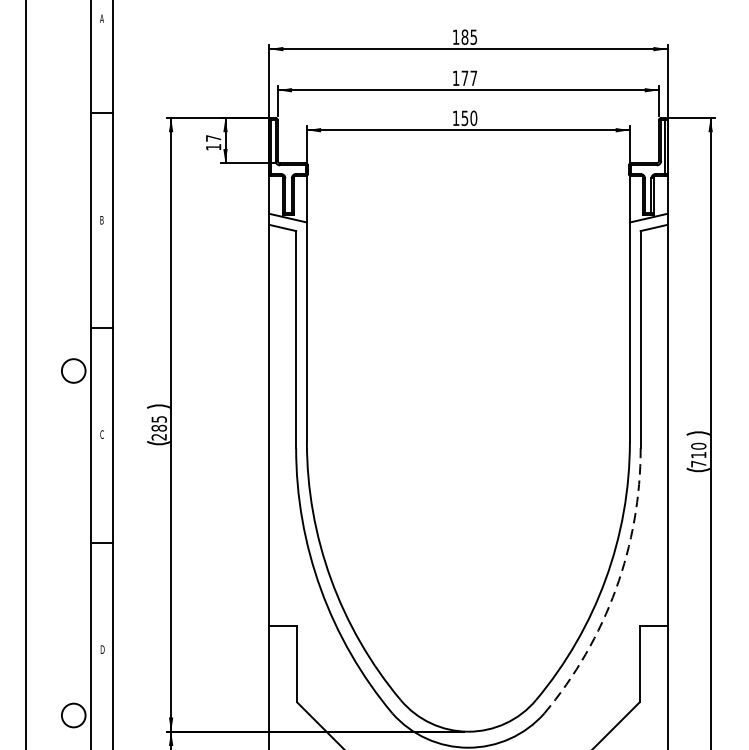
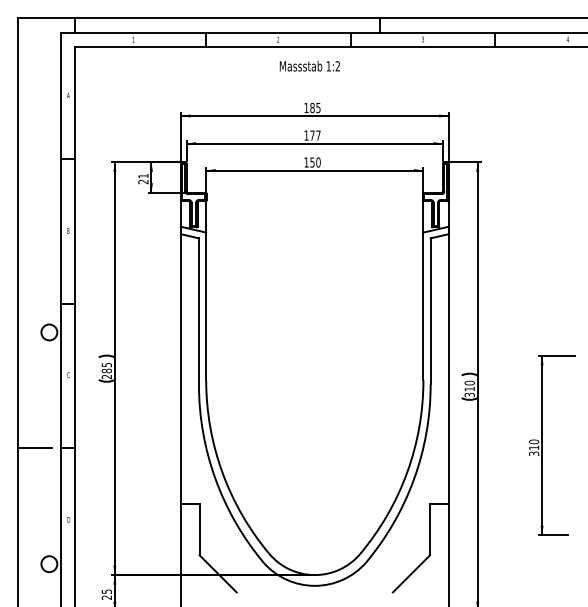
text: (213, 143) -> (143, 179), 17 -> 21
text: (698, 463) -> (469, 394), 710 -> 310
line: (51, 543) -> (34, 448), added
arc: (616, 589) -> (414, 479), dashed -> solid

